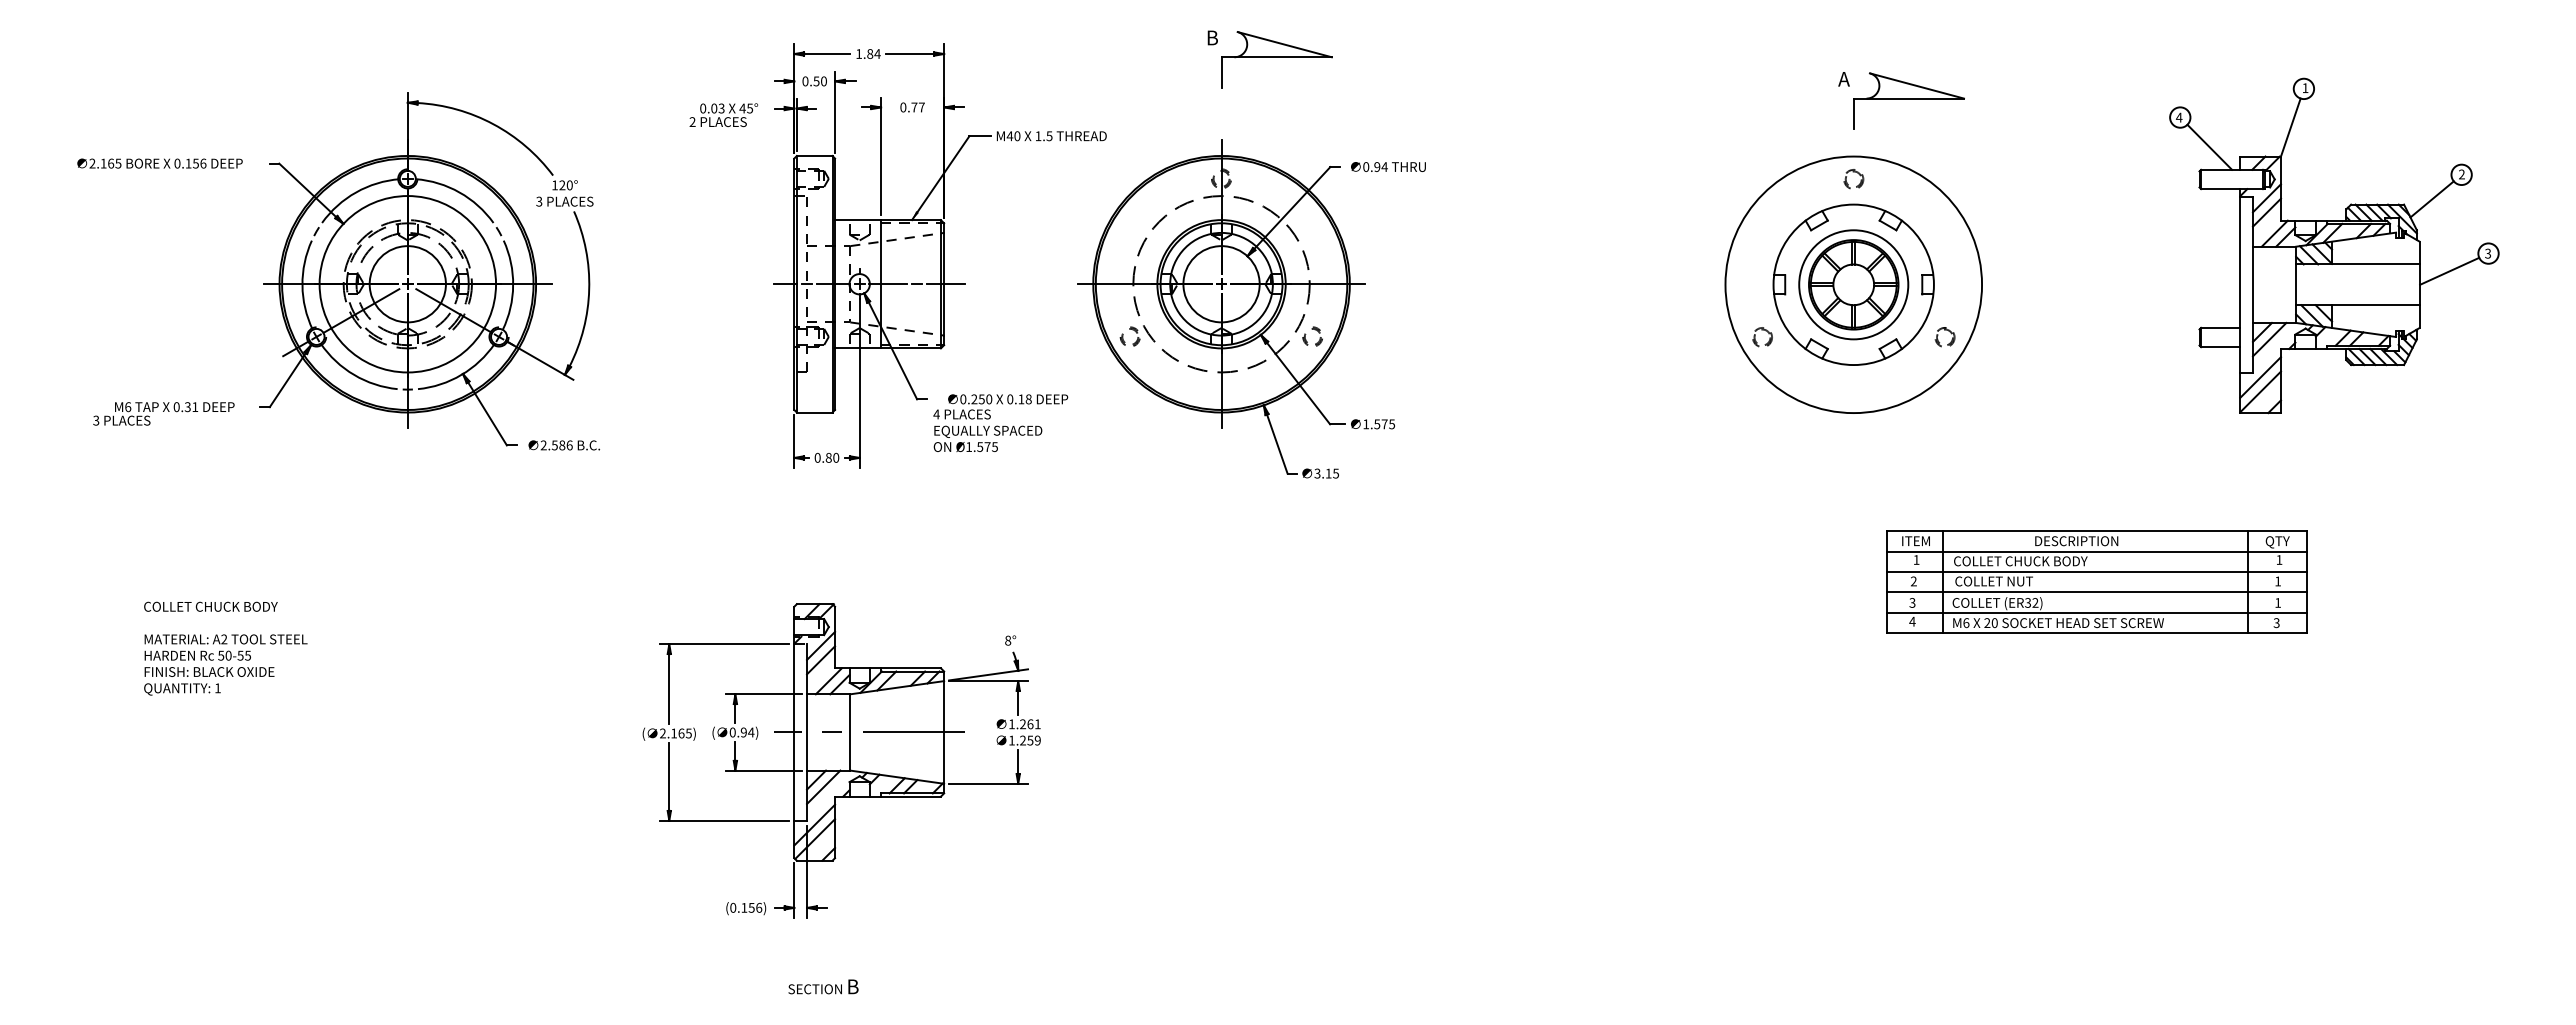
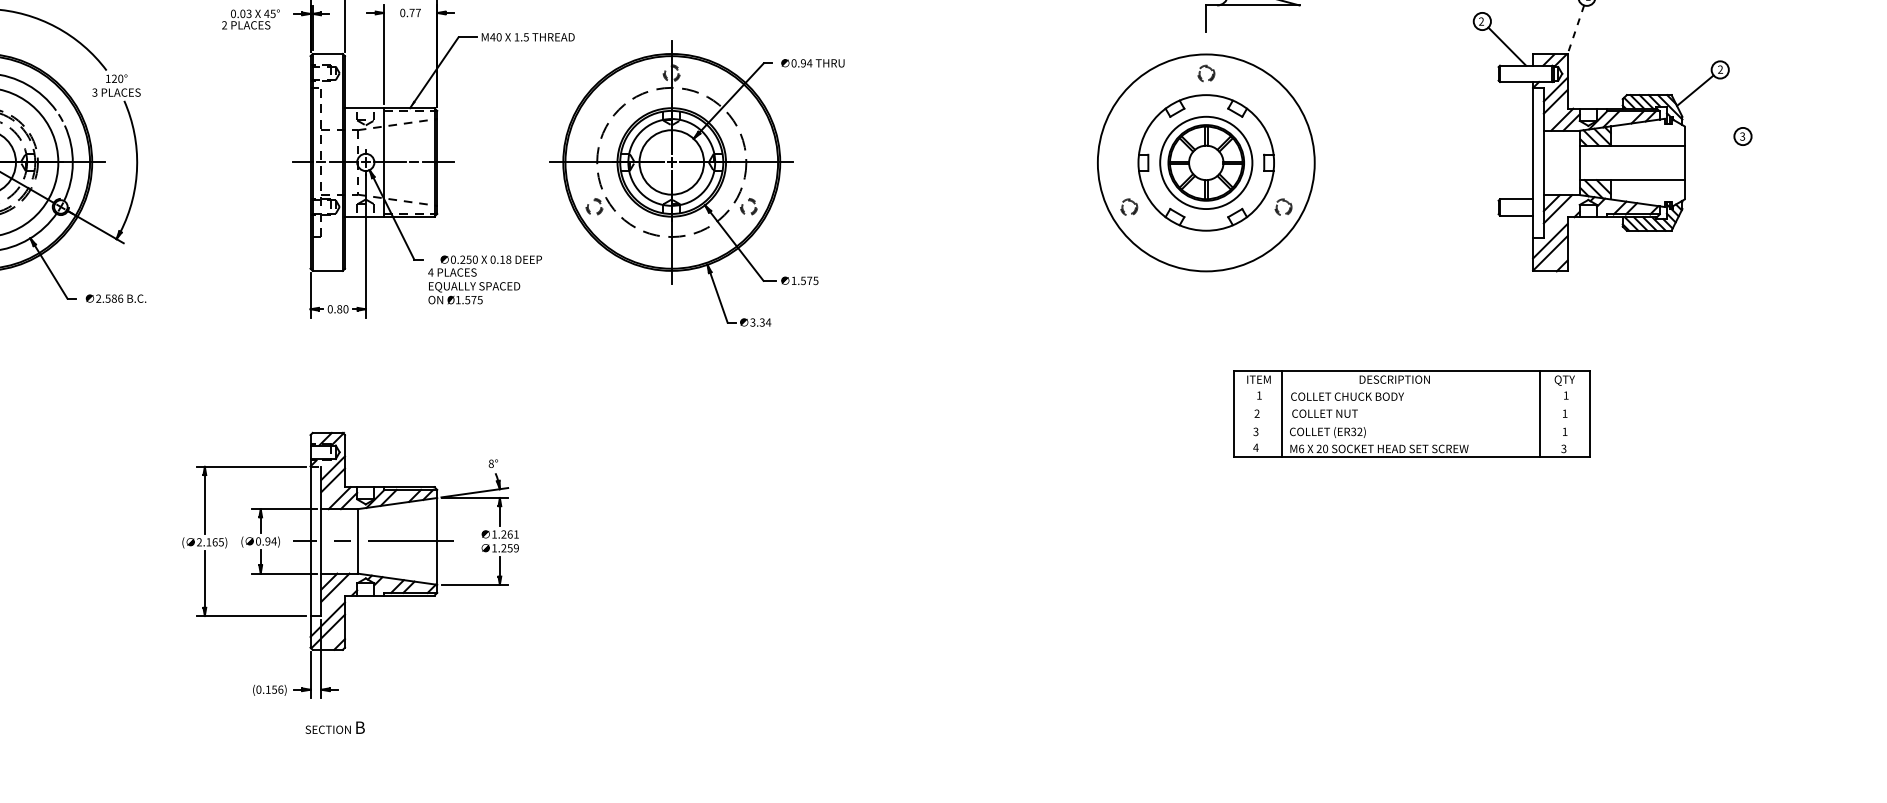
text: (2178, 117) -> (1480, 21), 4 -> 2
line: (2290, 127) -> (1575, 29), solid -> dashed
line: (2449, 270) -> (1709, 150), removed
text: (1332, 473) -> (765, 322), 3.15 -> 3.34
line: (2096, 551) -> (1411, 388), removed
line: (2096, 571) -> (1411, 405), removed
line: (2096, 592) -> (1411, 423), removed
line: (2096, 612) -> (1411, 439), removed
text: (823, 986) -> (335, 727), moved

